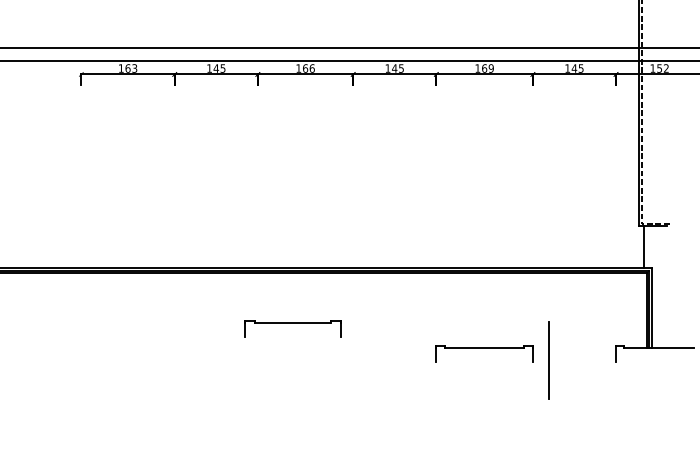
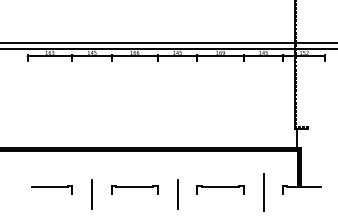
part: (292, 328) -> (134, 189), moved
part: (131, 353) -> (51, 189), added
line: (549, 360) -> (263, 192), moved
line: (214, 364) -> (91, 194), added
line: (394, 364) -> (177, 194), added

